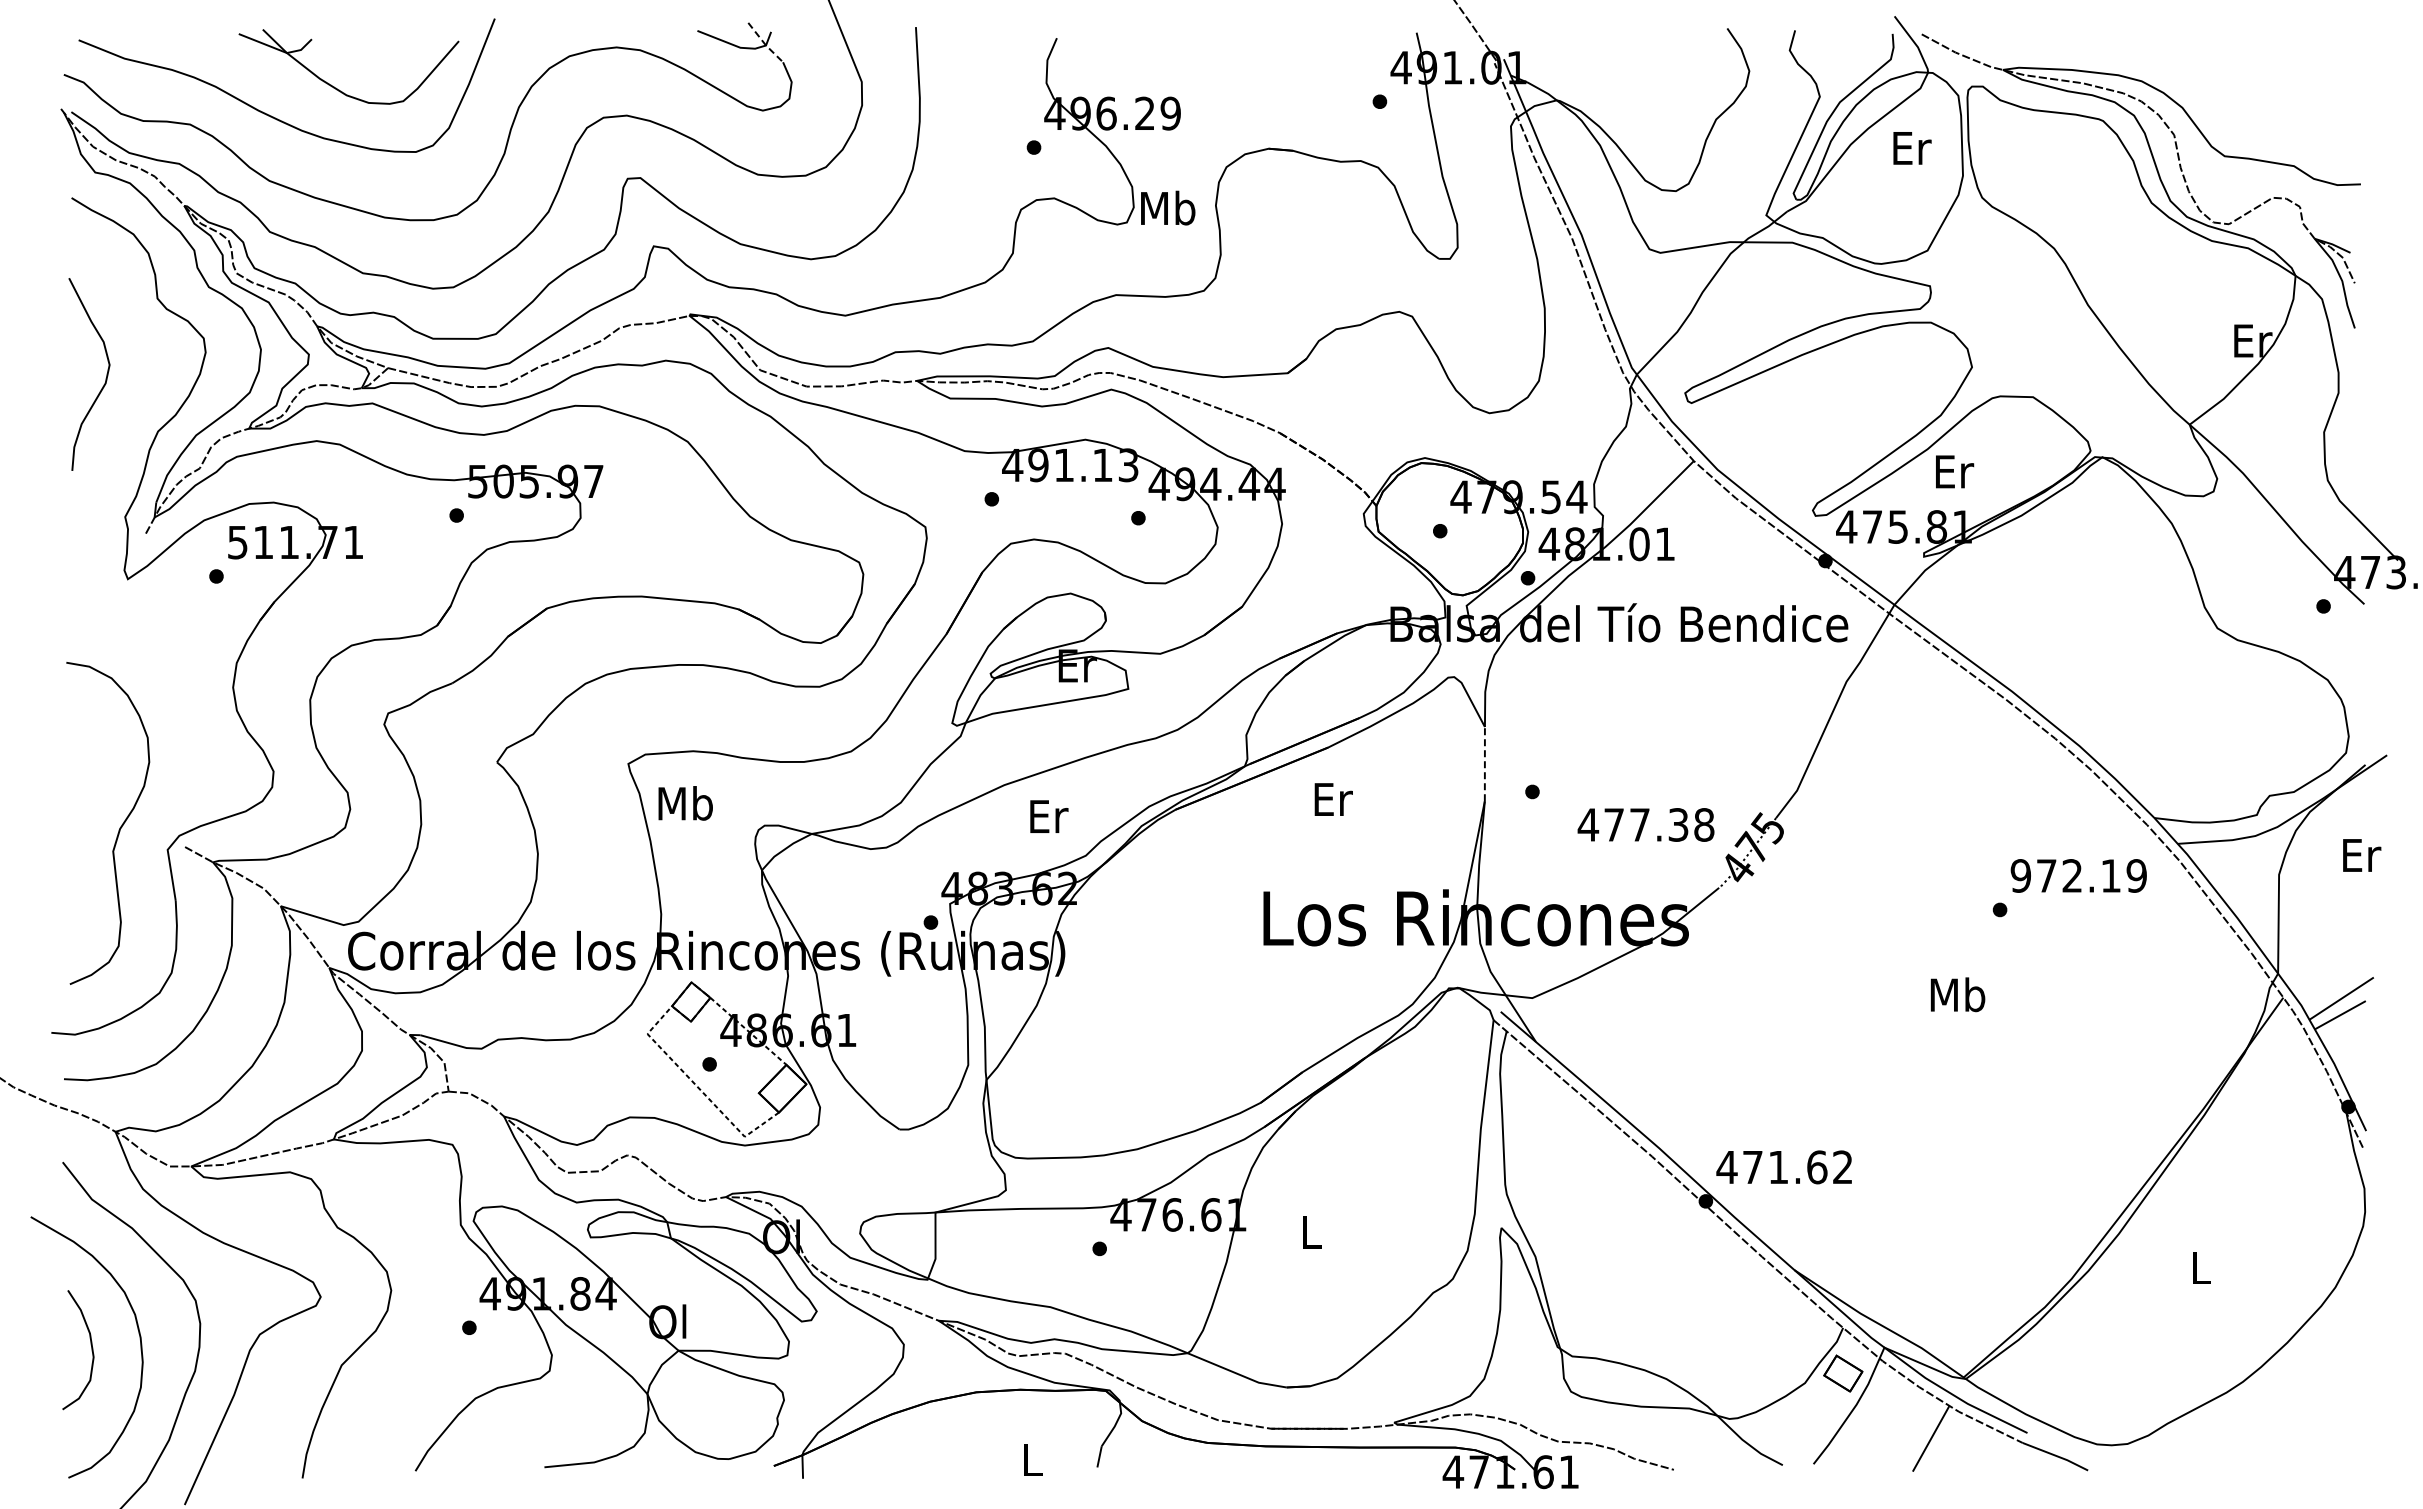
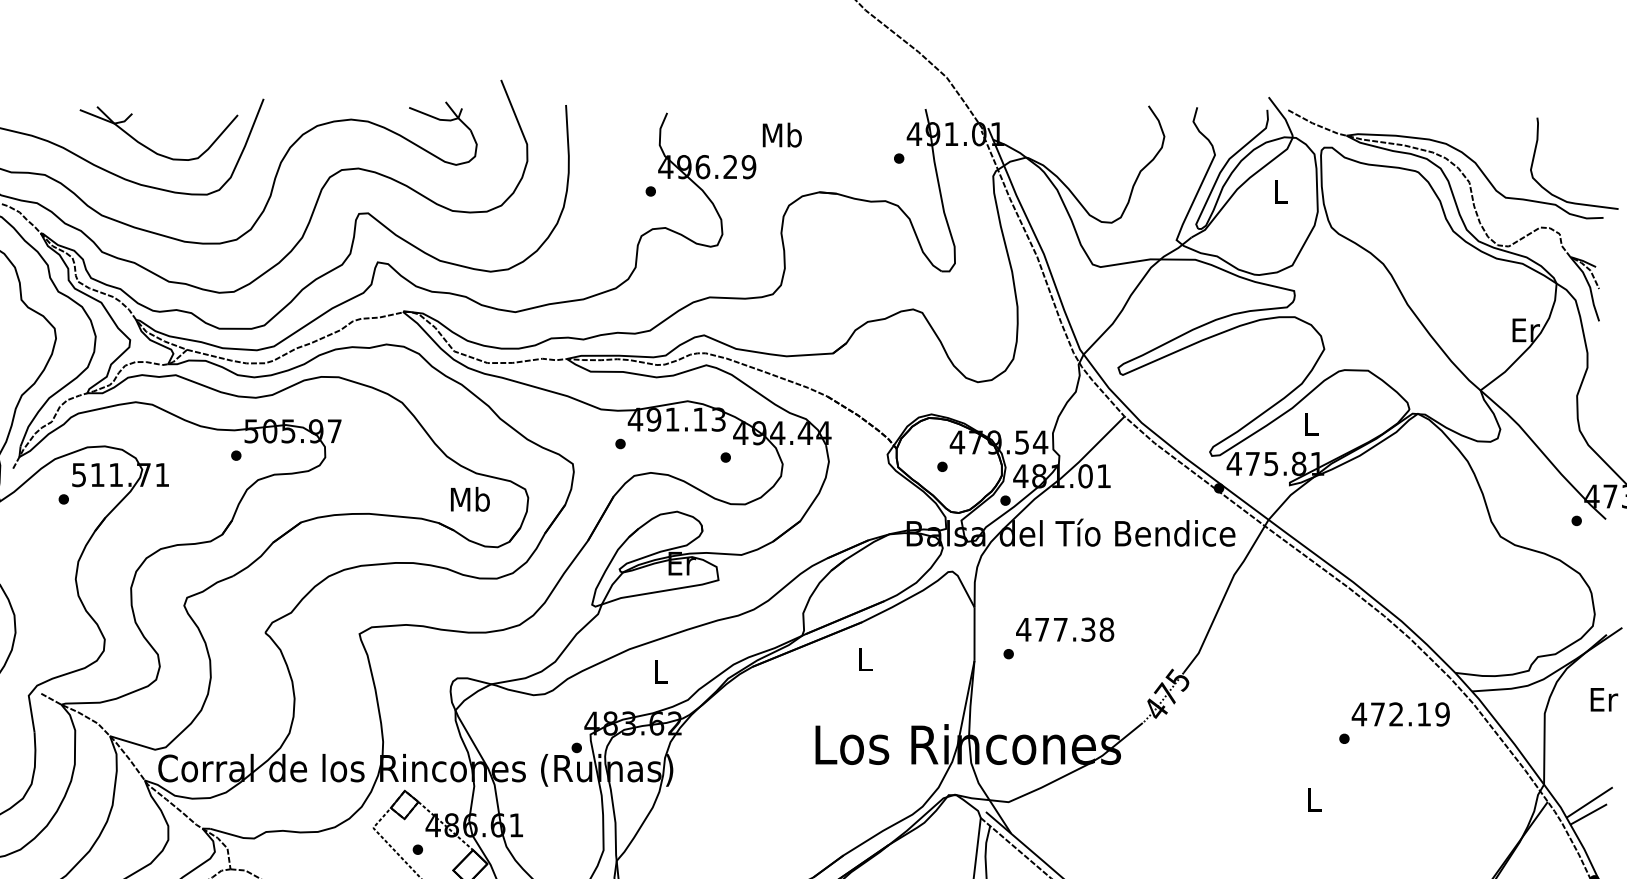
line: (764, 43) -> (457, 116), dashed -> solid
text: (1912, 148) -> (1281, 192), Er -> L
curve: (2296, 154) -> (1557, 196), added
text: (1168, 207) -> (782, 134), moved
text: (1955, 471) -> (1312, 424), Er -> L
line: (1484, 763) -> (974, 633), dashed -> solid
text: (1333, 799) -> (865, 659), Er -> L
text: (685, 803) -> (470, 499), moved
text: (1049, 816) -> (661, 671), Er -> L
text: (1645, 824) -> (1064, 629), moved
text: (2020, 875) -> (1359, 714), 972.19 -> 472.19
text: (1957, 994) -> (1313, 799), Mb -> L

